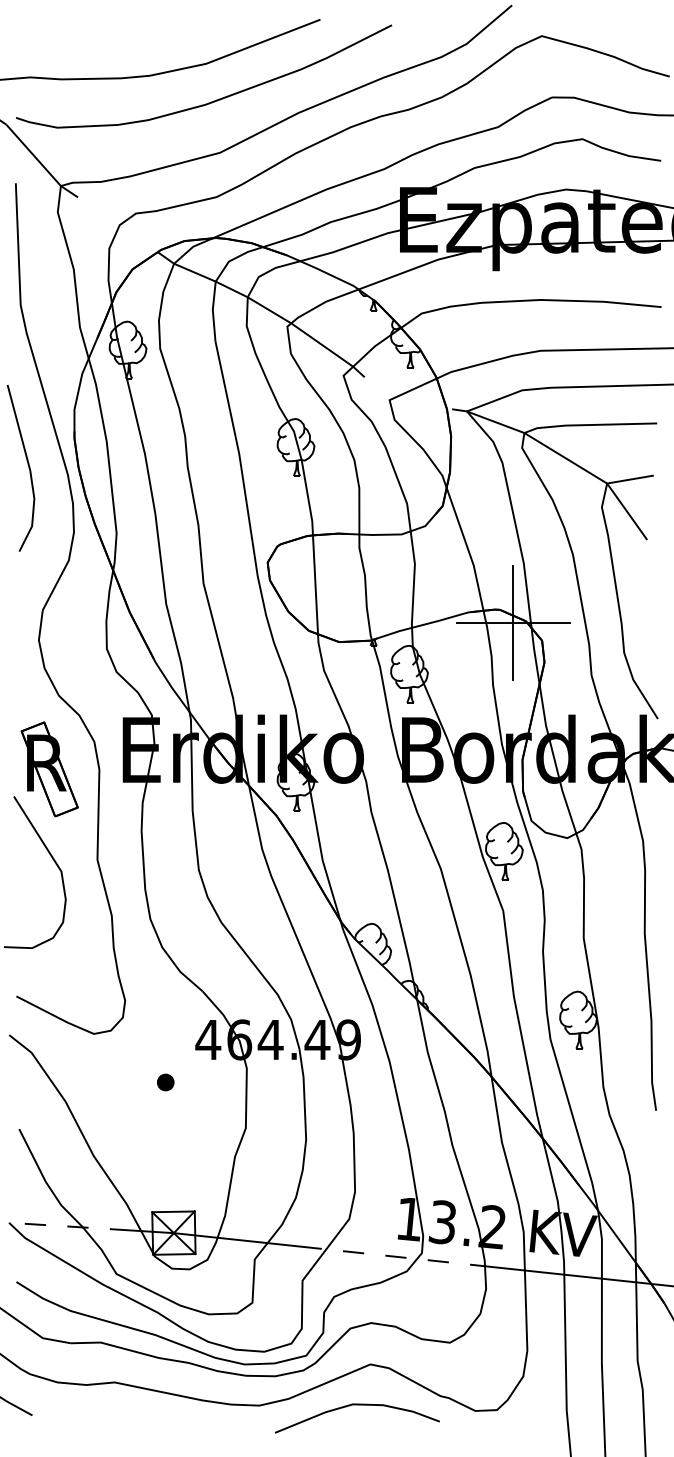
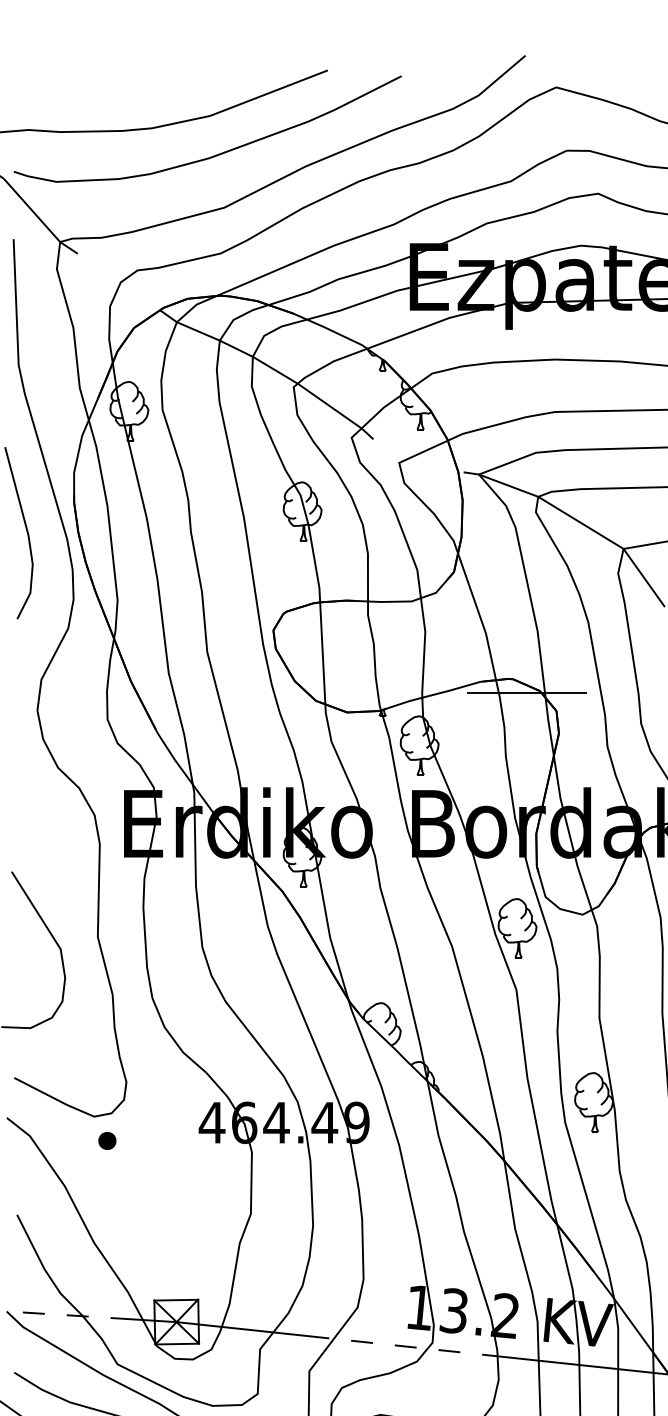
line: (513, 622) -> (526, 692), removed
part: (49, 769) -> (48, 843), removed
part: (165, 1082) -> (107, 1140), moved

